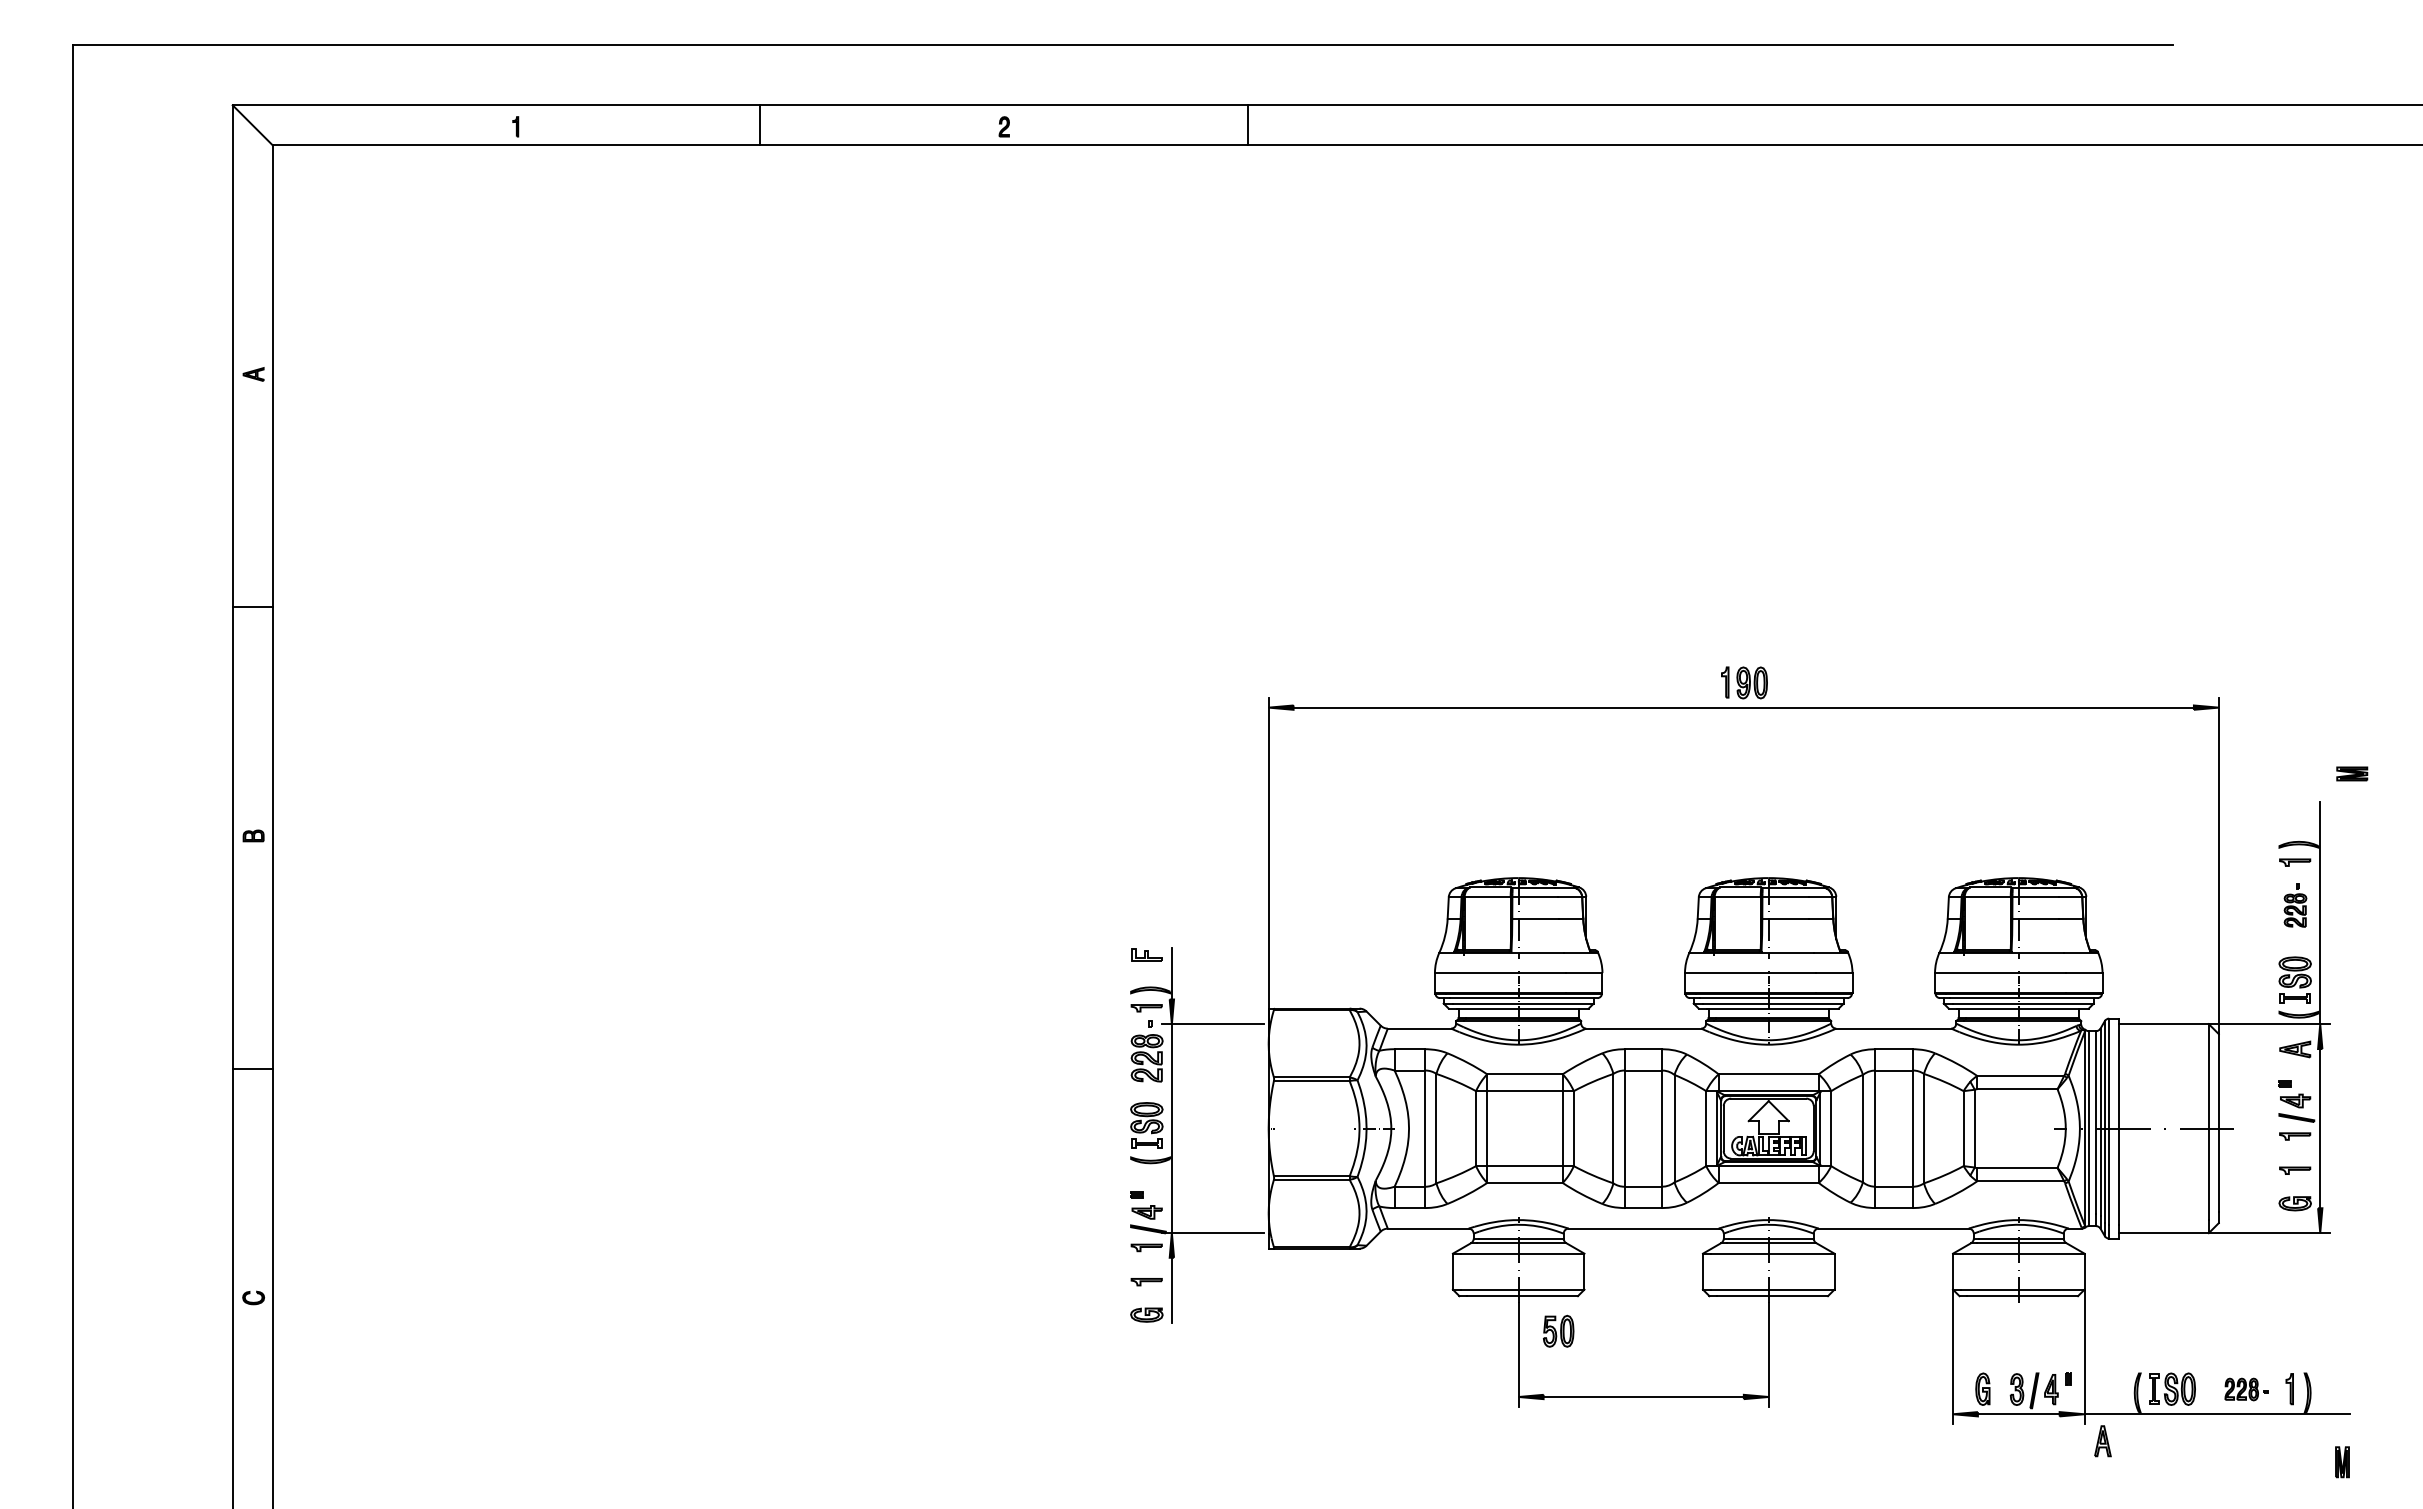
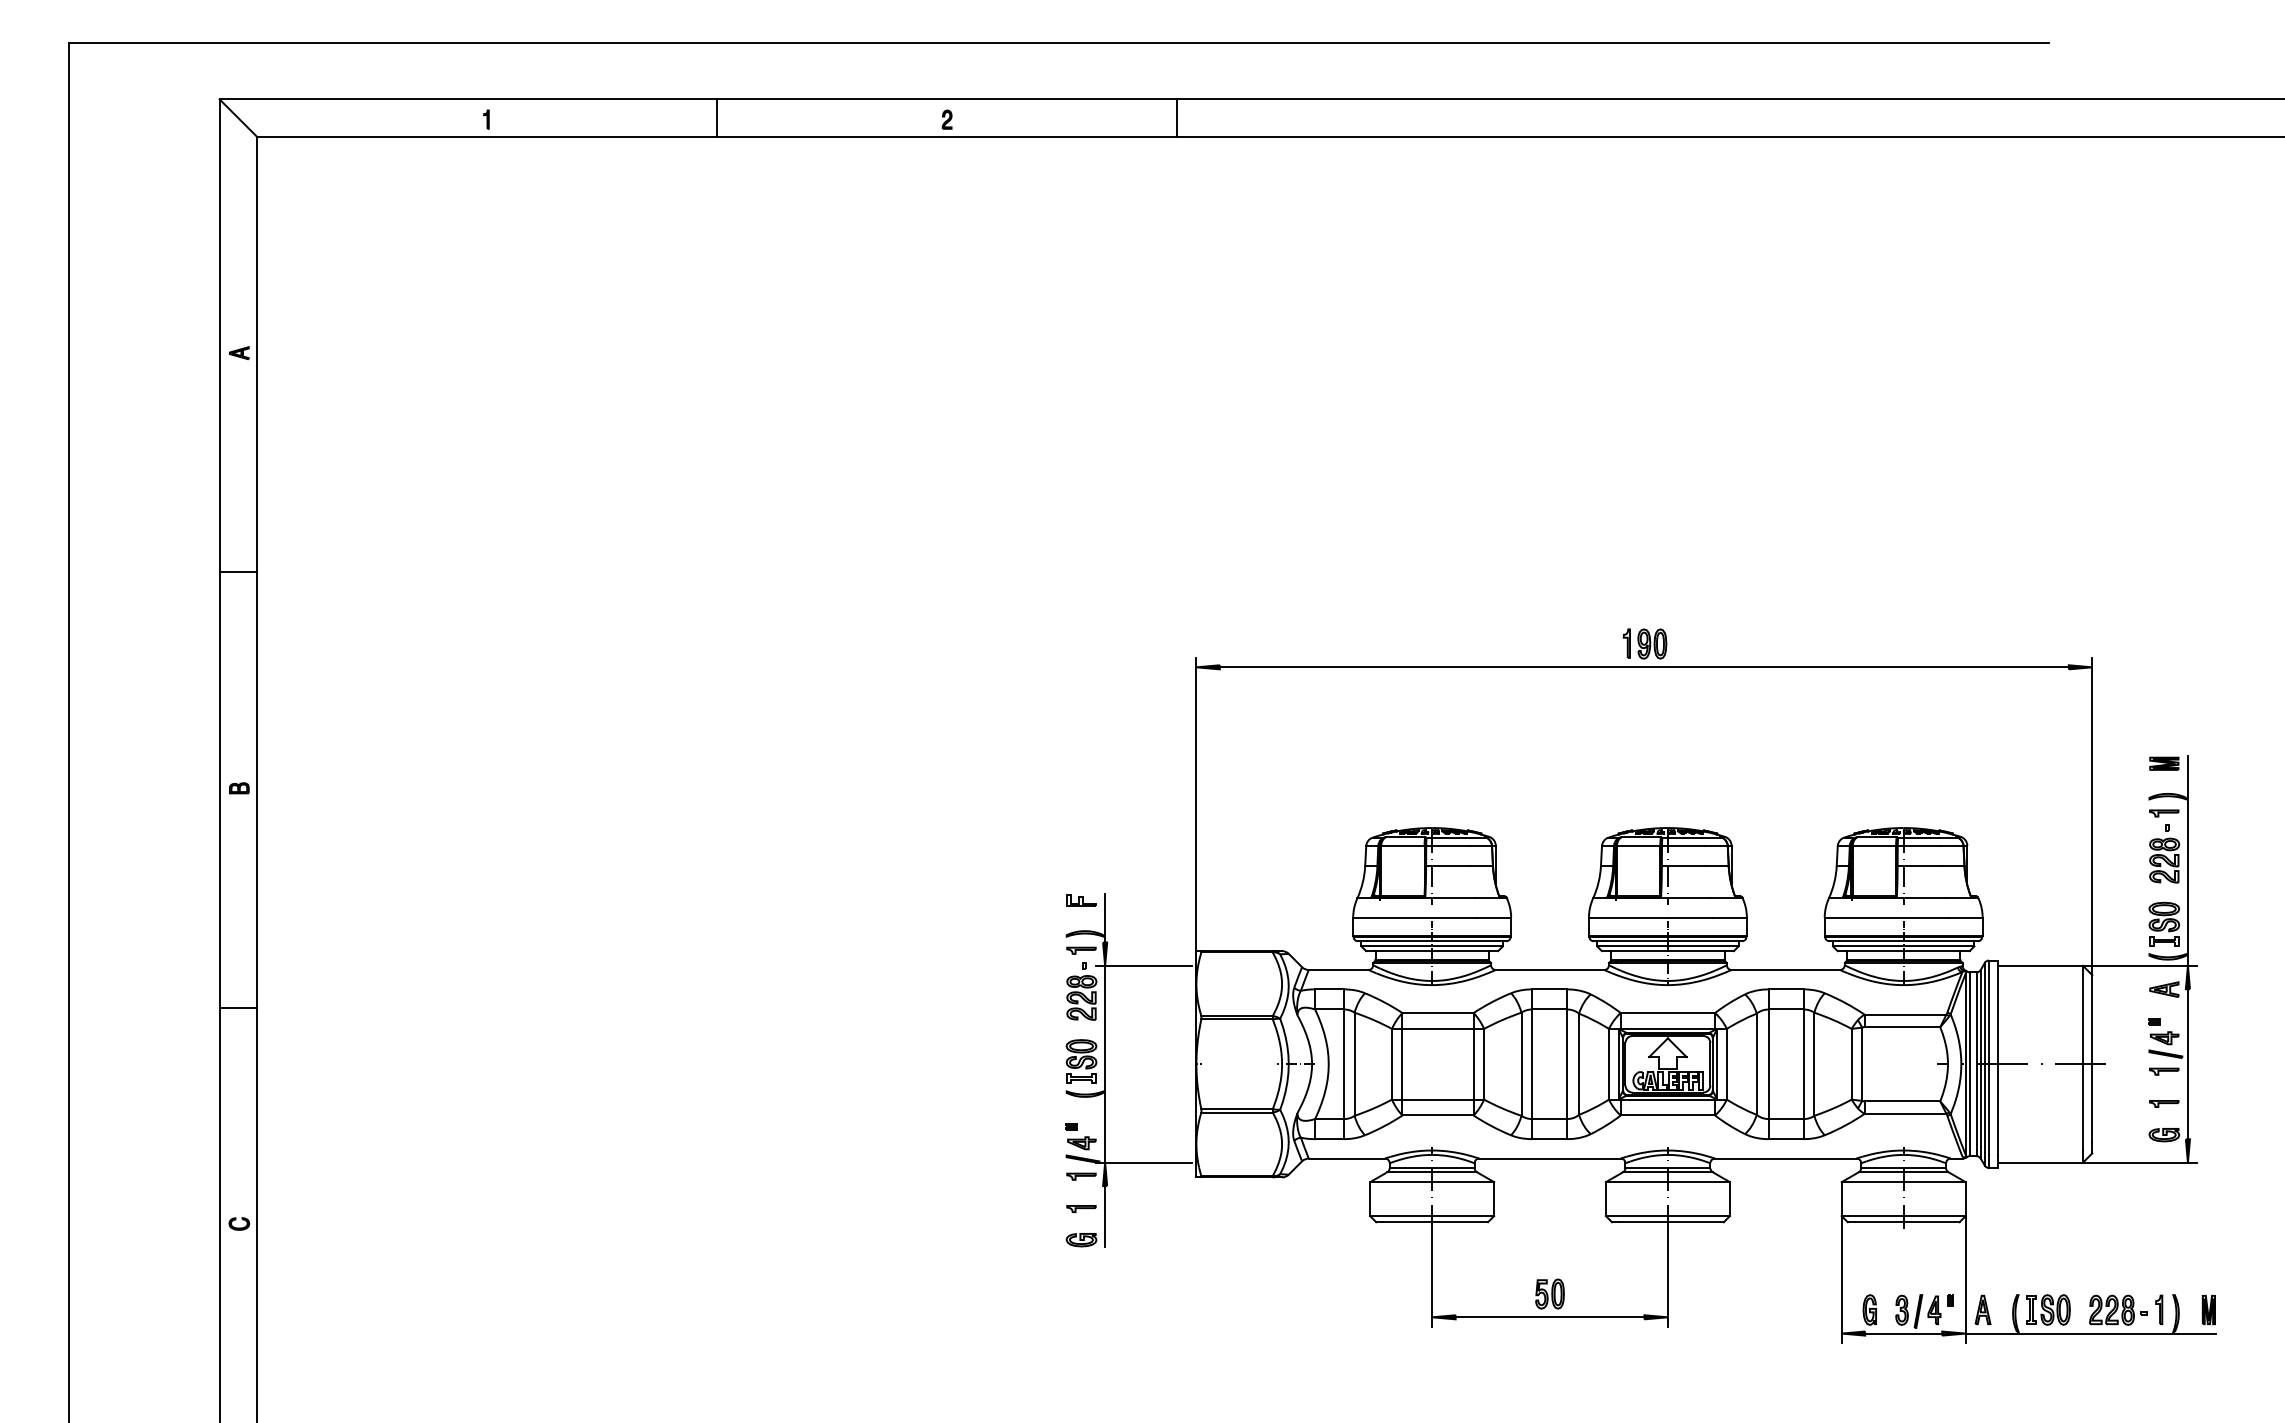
part: (2352, 773) -> (2164, 763), moved
part: (2295, 905) -> (2164, 853), size x1.43
part: (1558, 1330) -> (1549, 1293), moved
part: (2246, 1389) -> (2118, 1310), size x1.43
part: (2102, 1441) -> (1982, 1310), moved
part: (2342, 1462) -> (2208, 1310), moved

